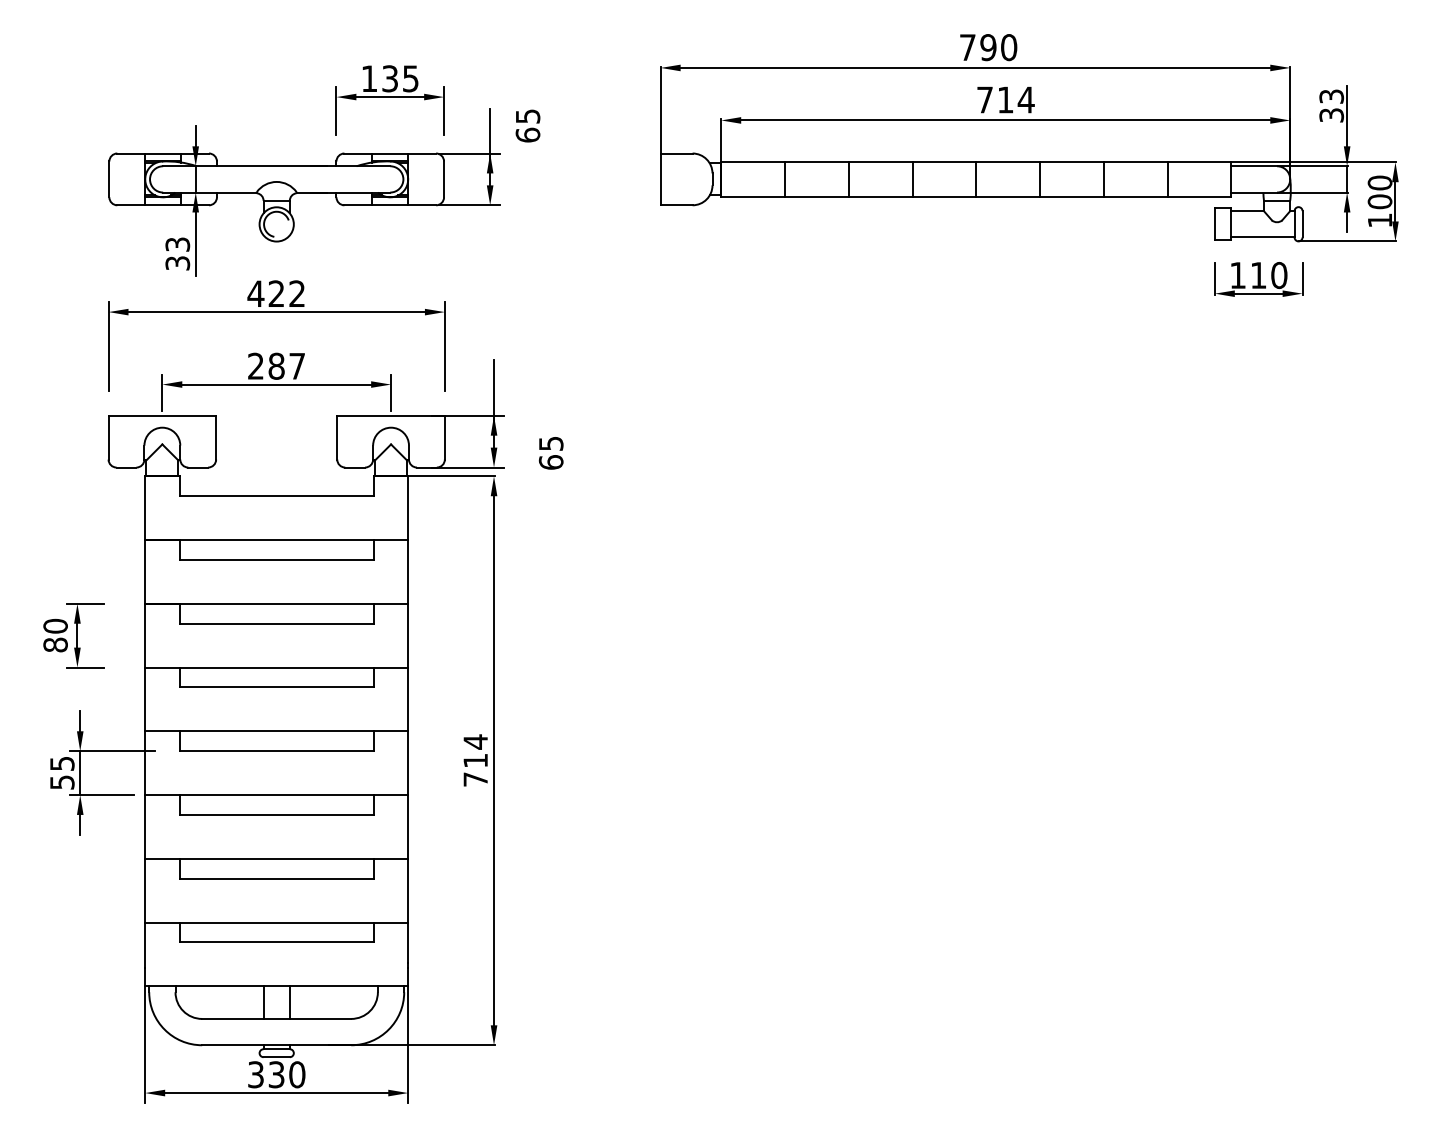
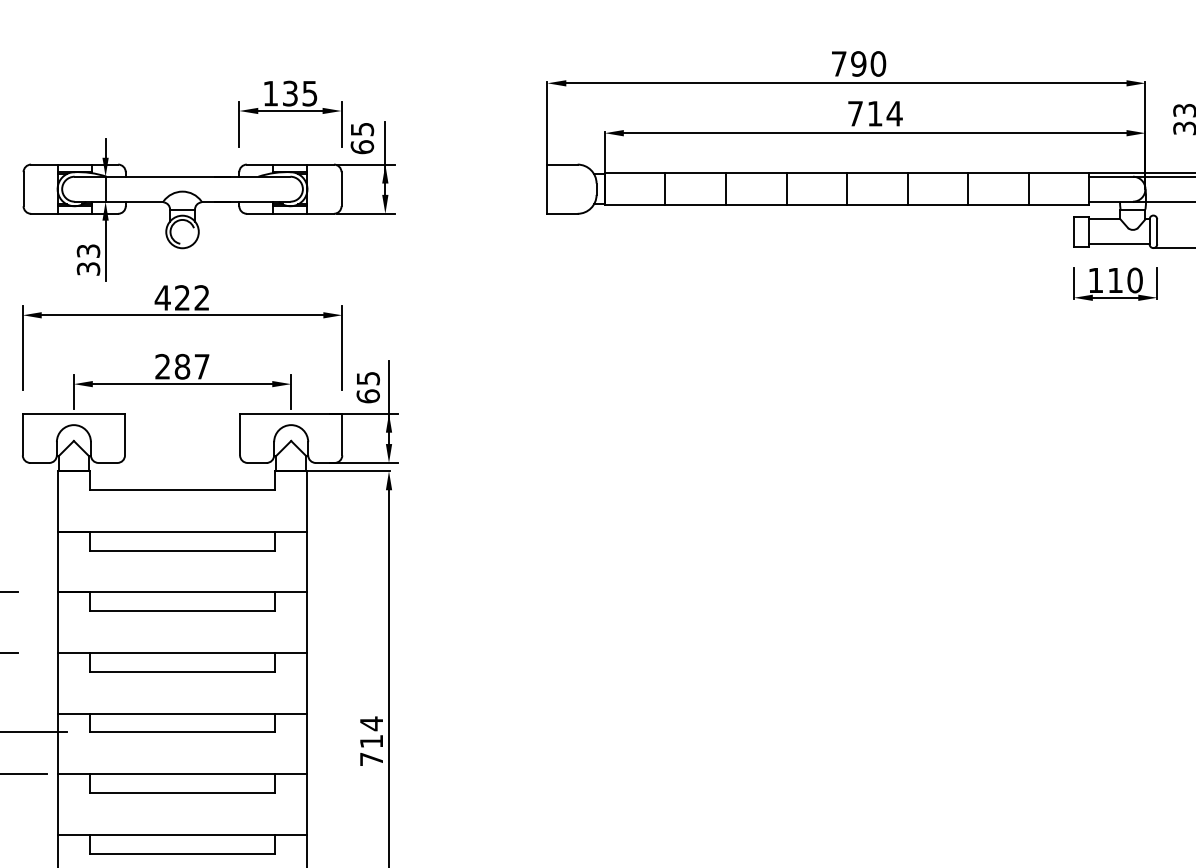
text: (527, 125) -> (361, 137), moved
text: (550, 453) -> (367, 387), moved

